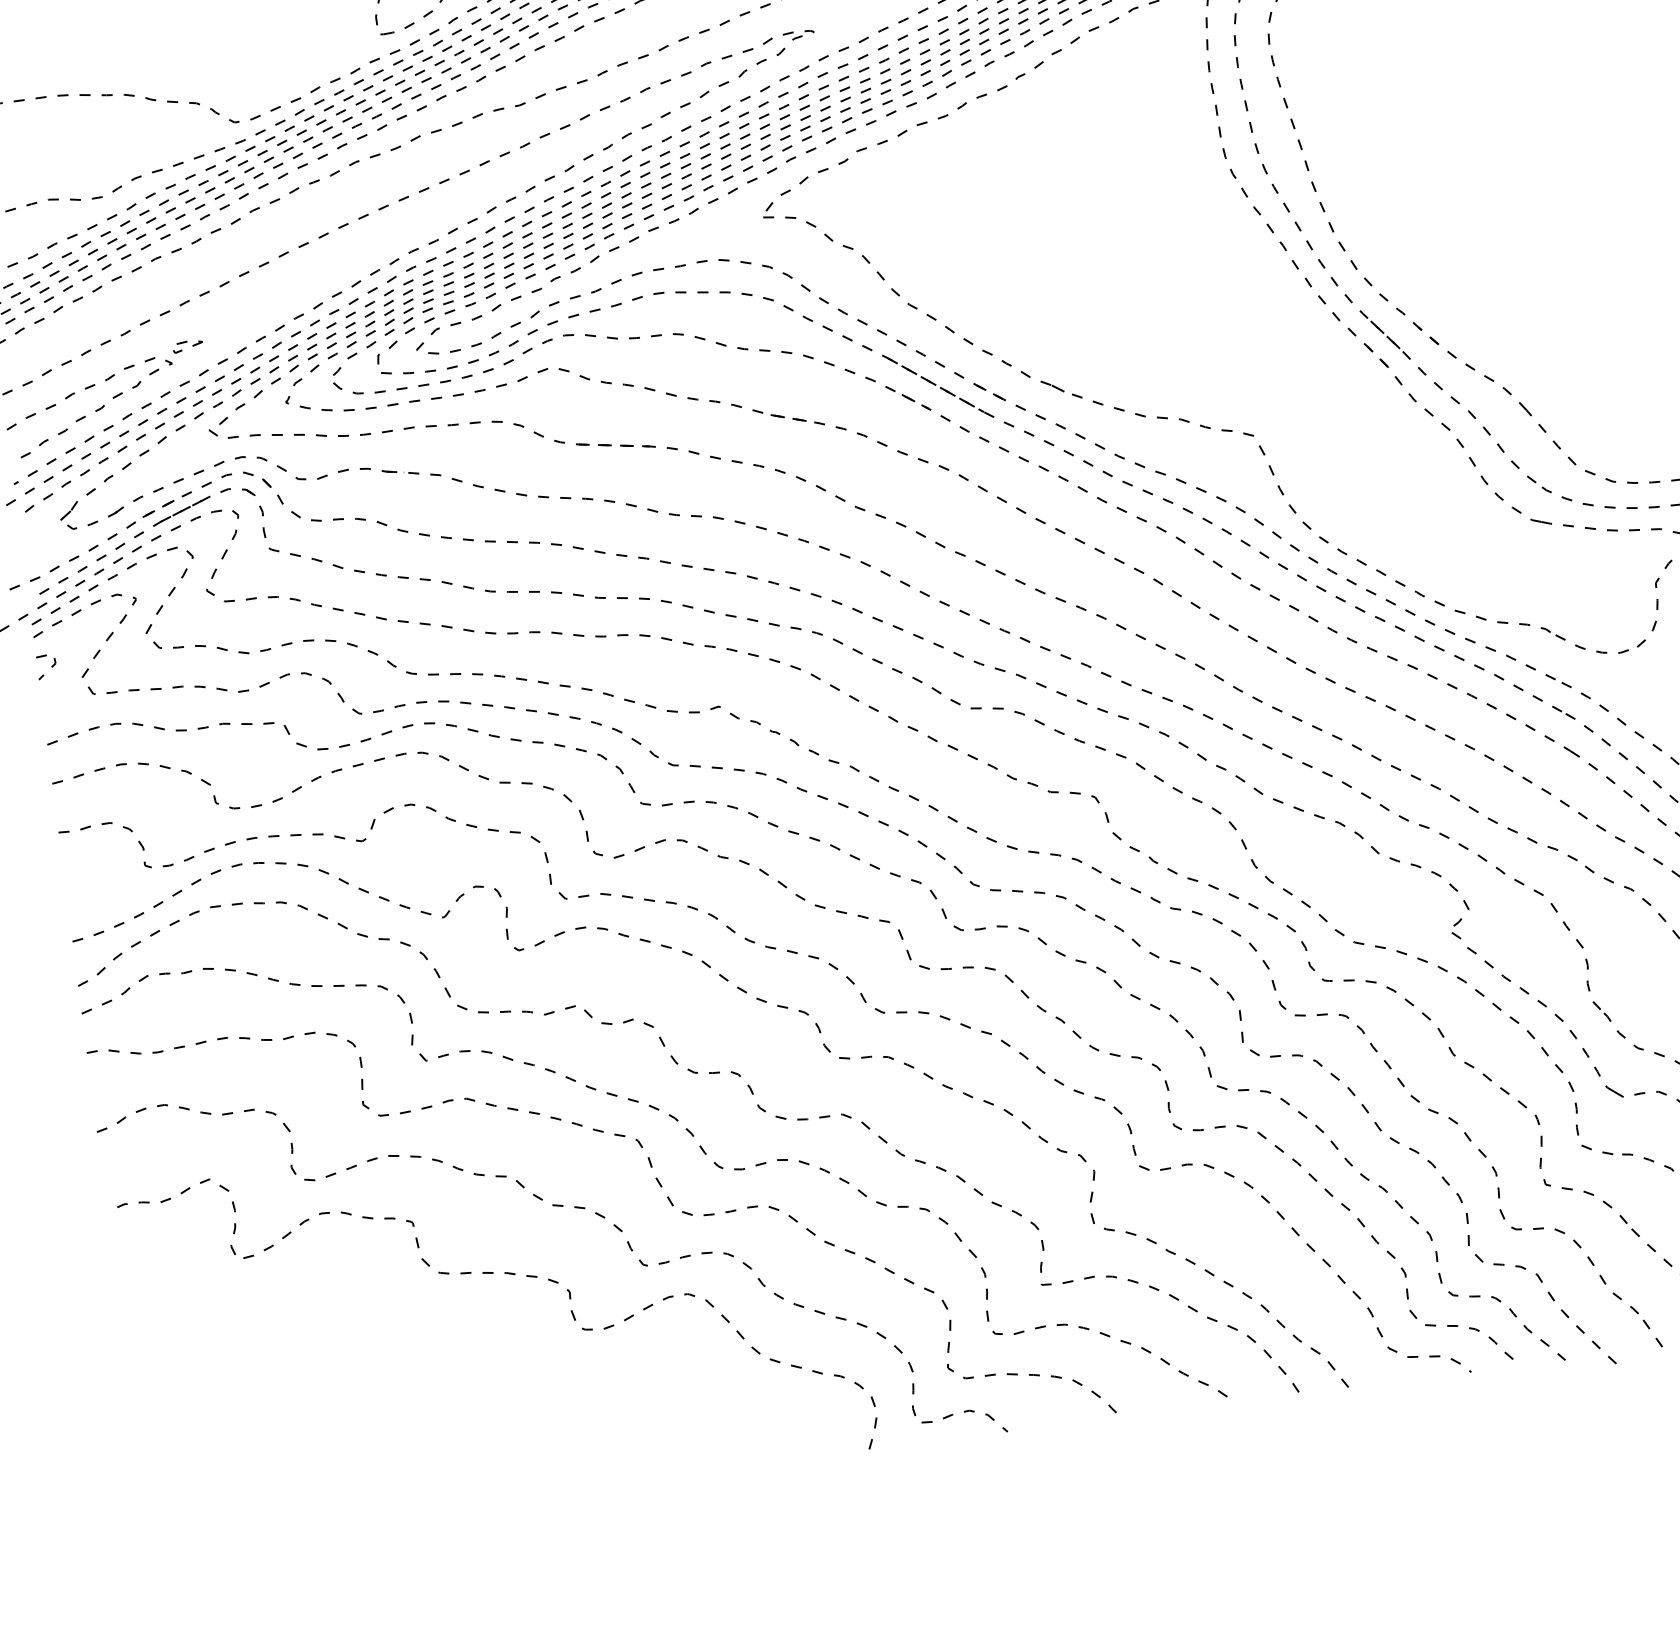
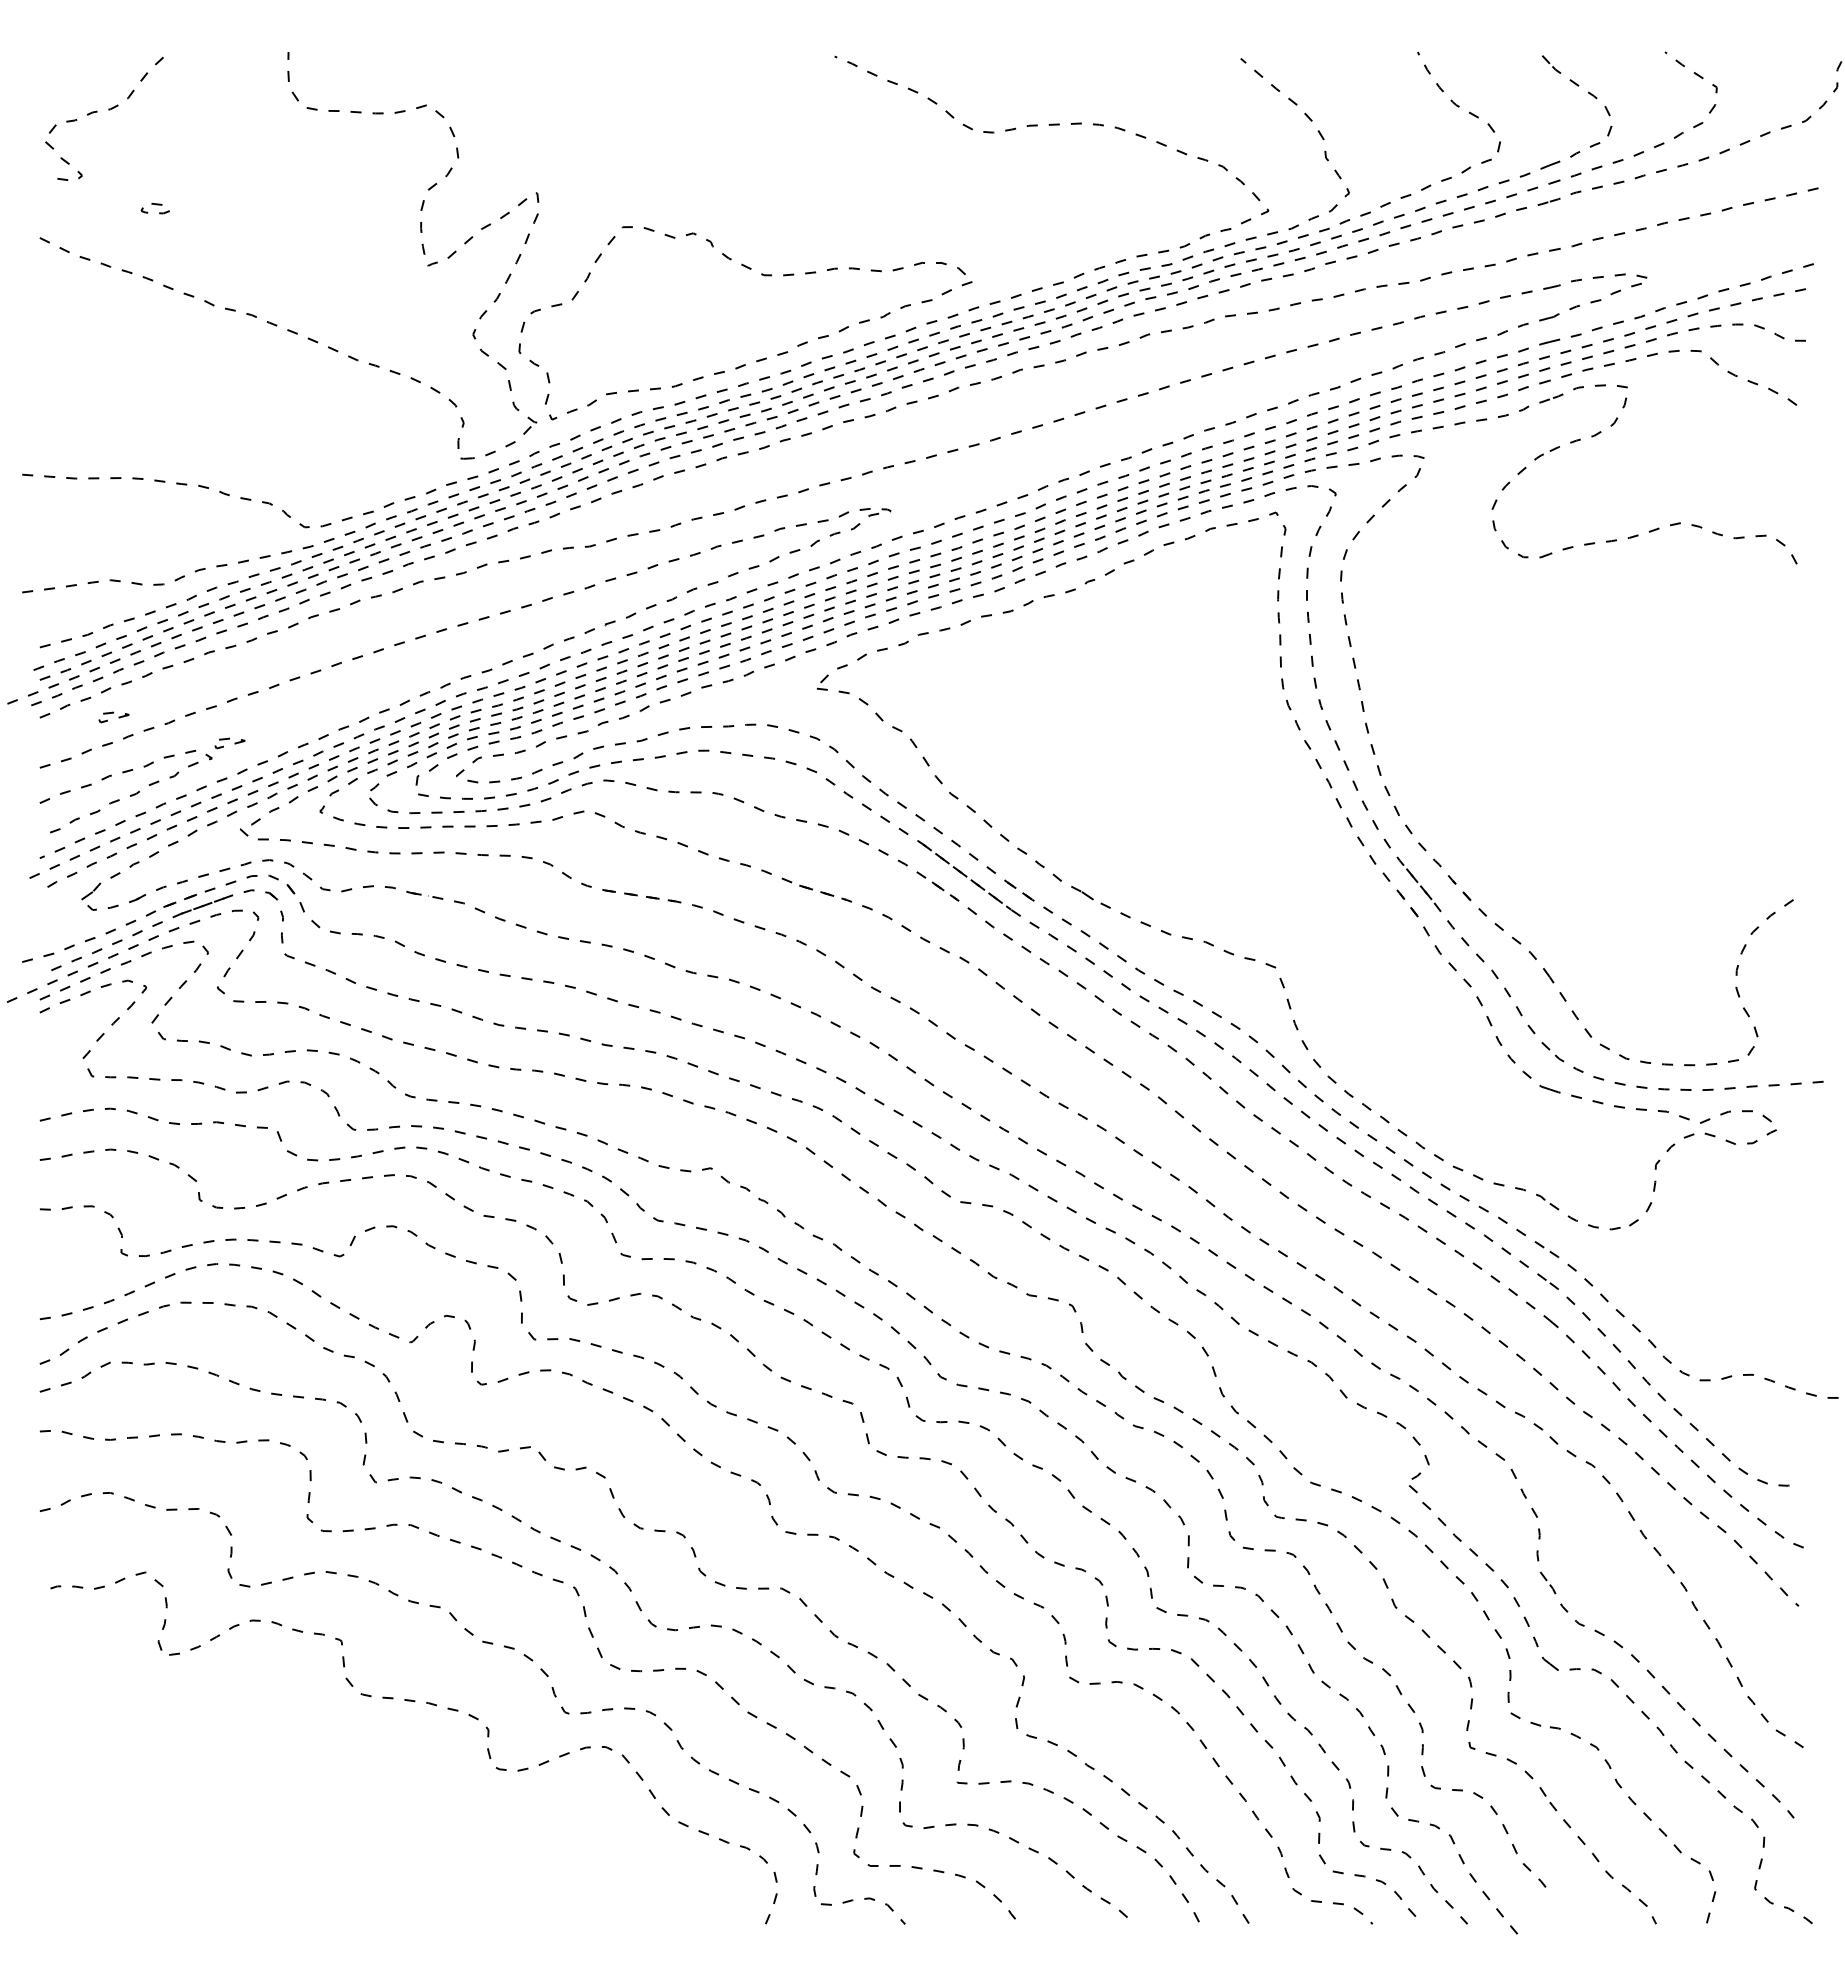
part: (69, 335) -> (113, 717), added
line: (51, 666) -> (53, 1043), removed
line: (1650, 1328) -> (1555, 1903), removed

